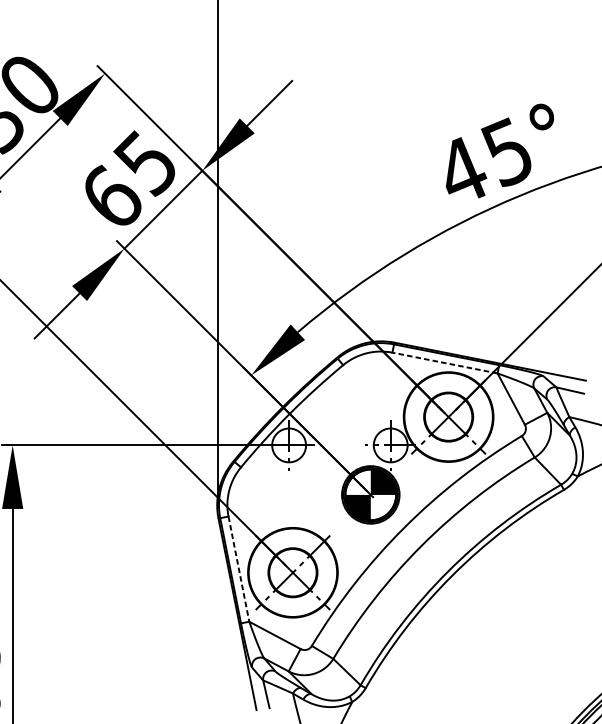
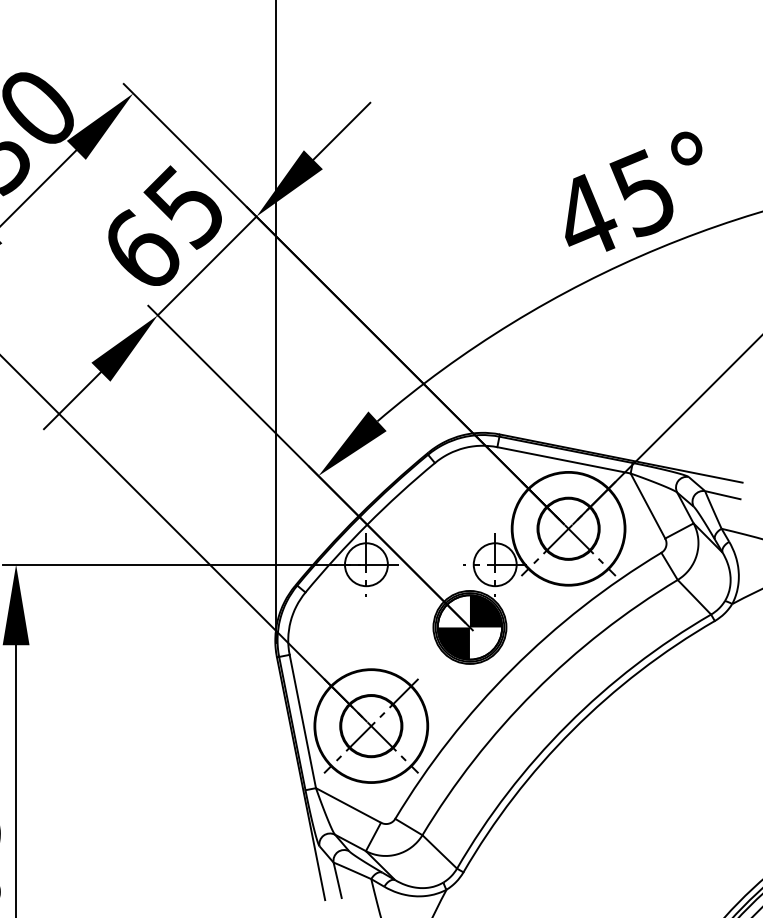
line: (445, 363) -> (564, 460), dashed -> solid
line: (238, 569) -> (302, 721), dashed -> solid

